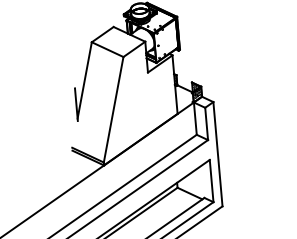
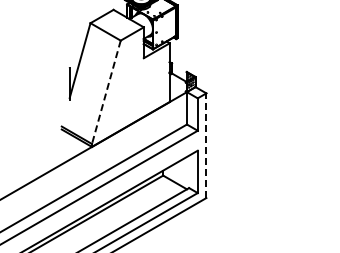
line: (113, 109) -> (106, 92), solid -> dashed
line: (218, 154) -> (206, 145), solid -> dashed

